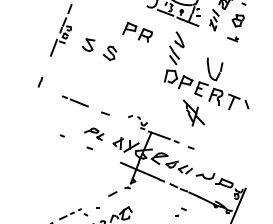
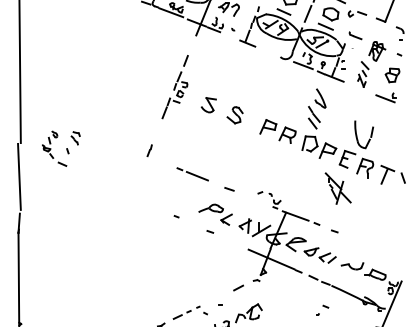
part: (137, 32) -> (277, 131), moved
part: (232, 38) -> (385, 97), size x1.67
part: (94, 134) -> (215, 214), size x1.43

